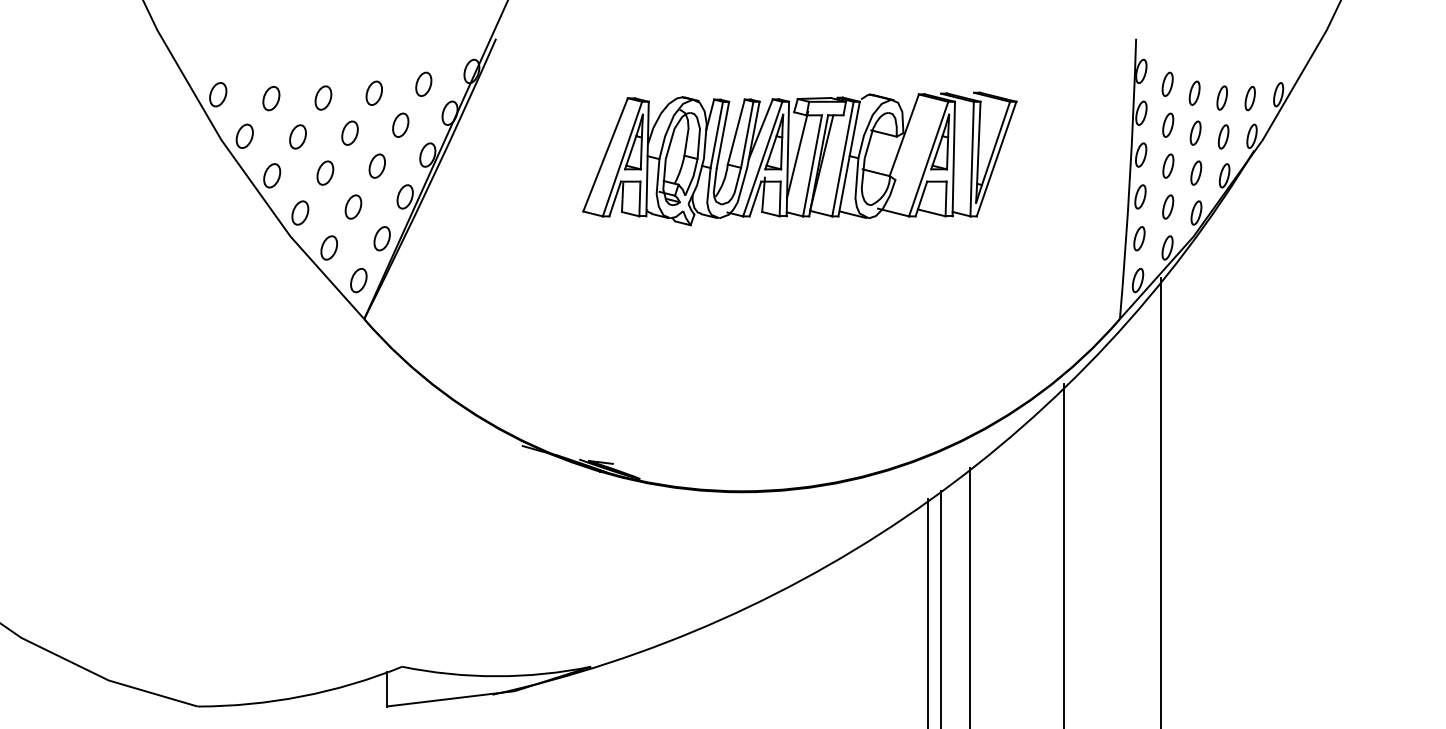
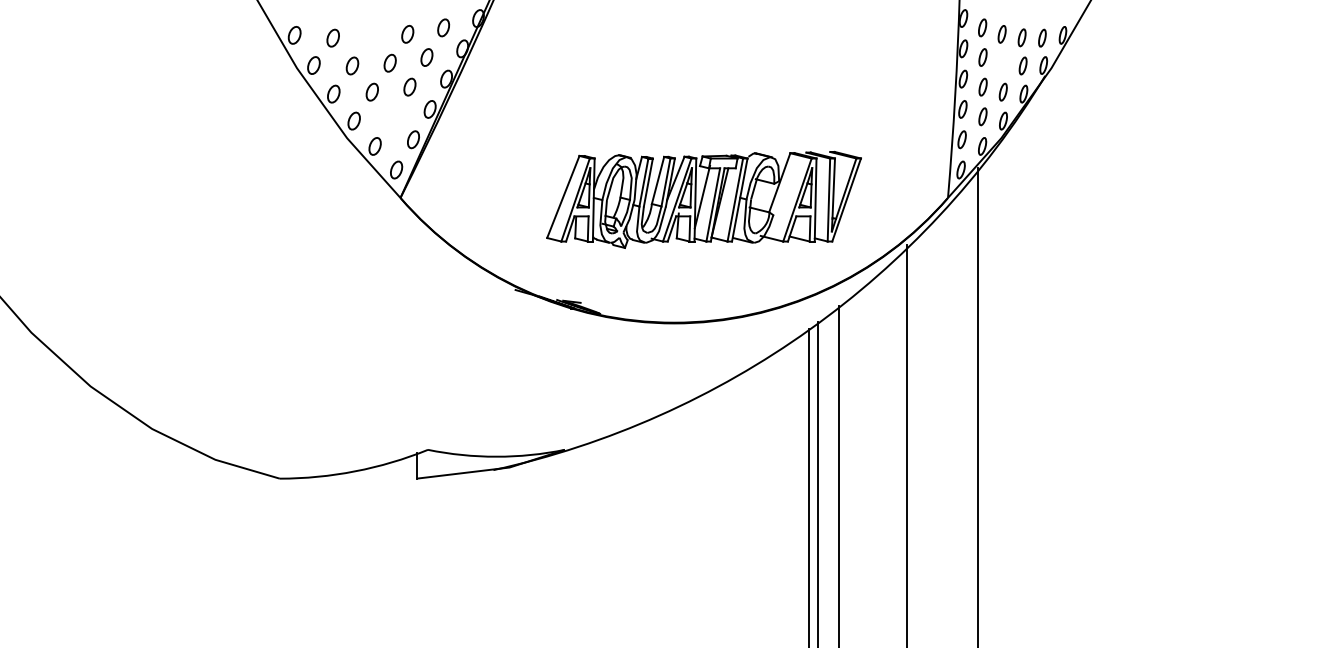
part: (322, 97) -> (370, 37), removed
part: (1195, 132) -> (1002, 62), removed
part: (799, 158) -> (703, 199), moved
part: (353, 206) -> (392, 116), removed

